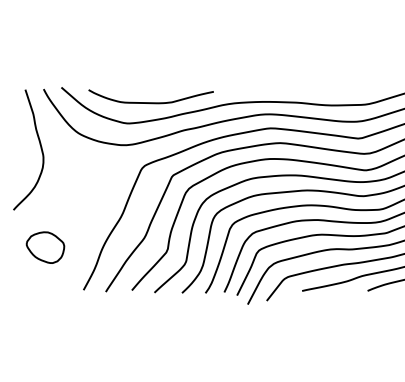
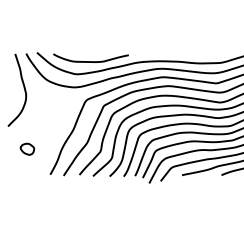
part: (45, 248) -> (27, 149), size x0.6

